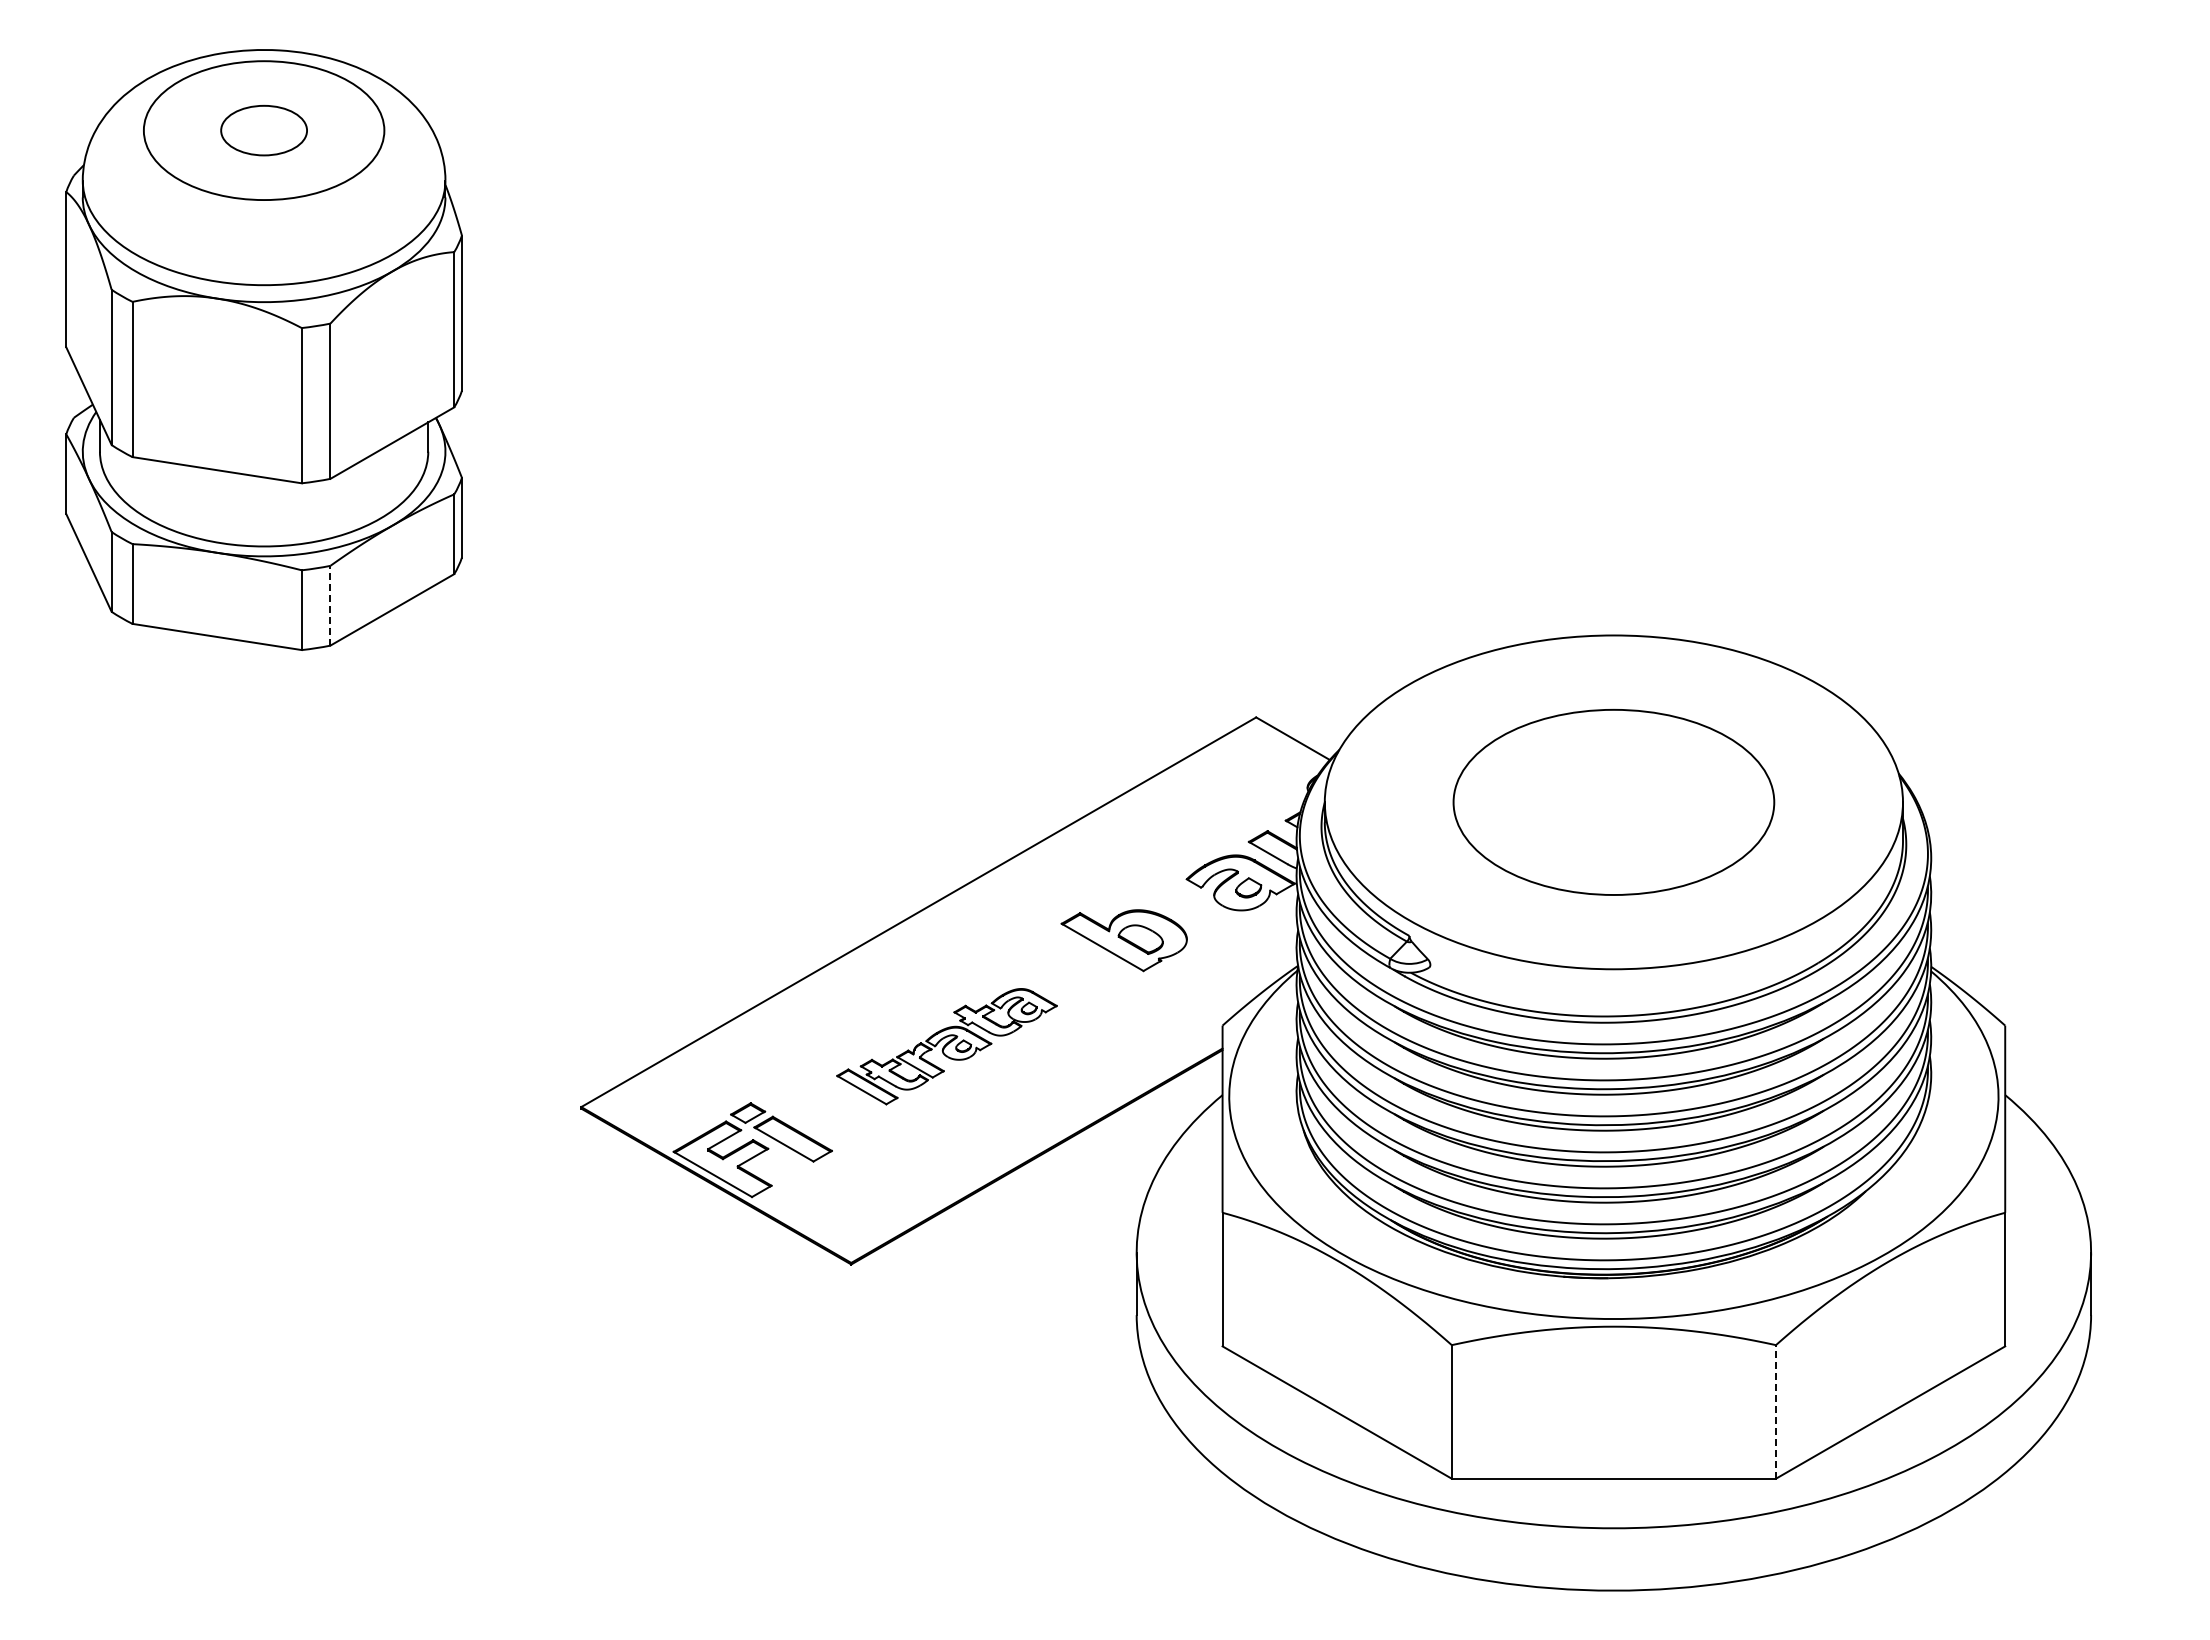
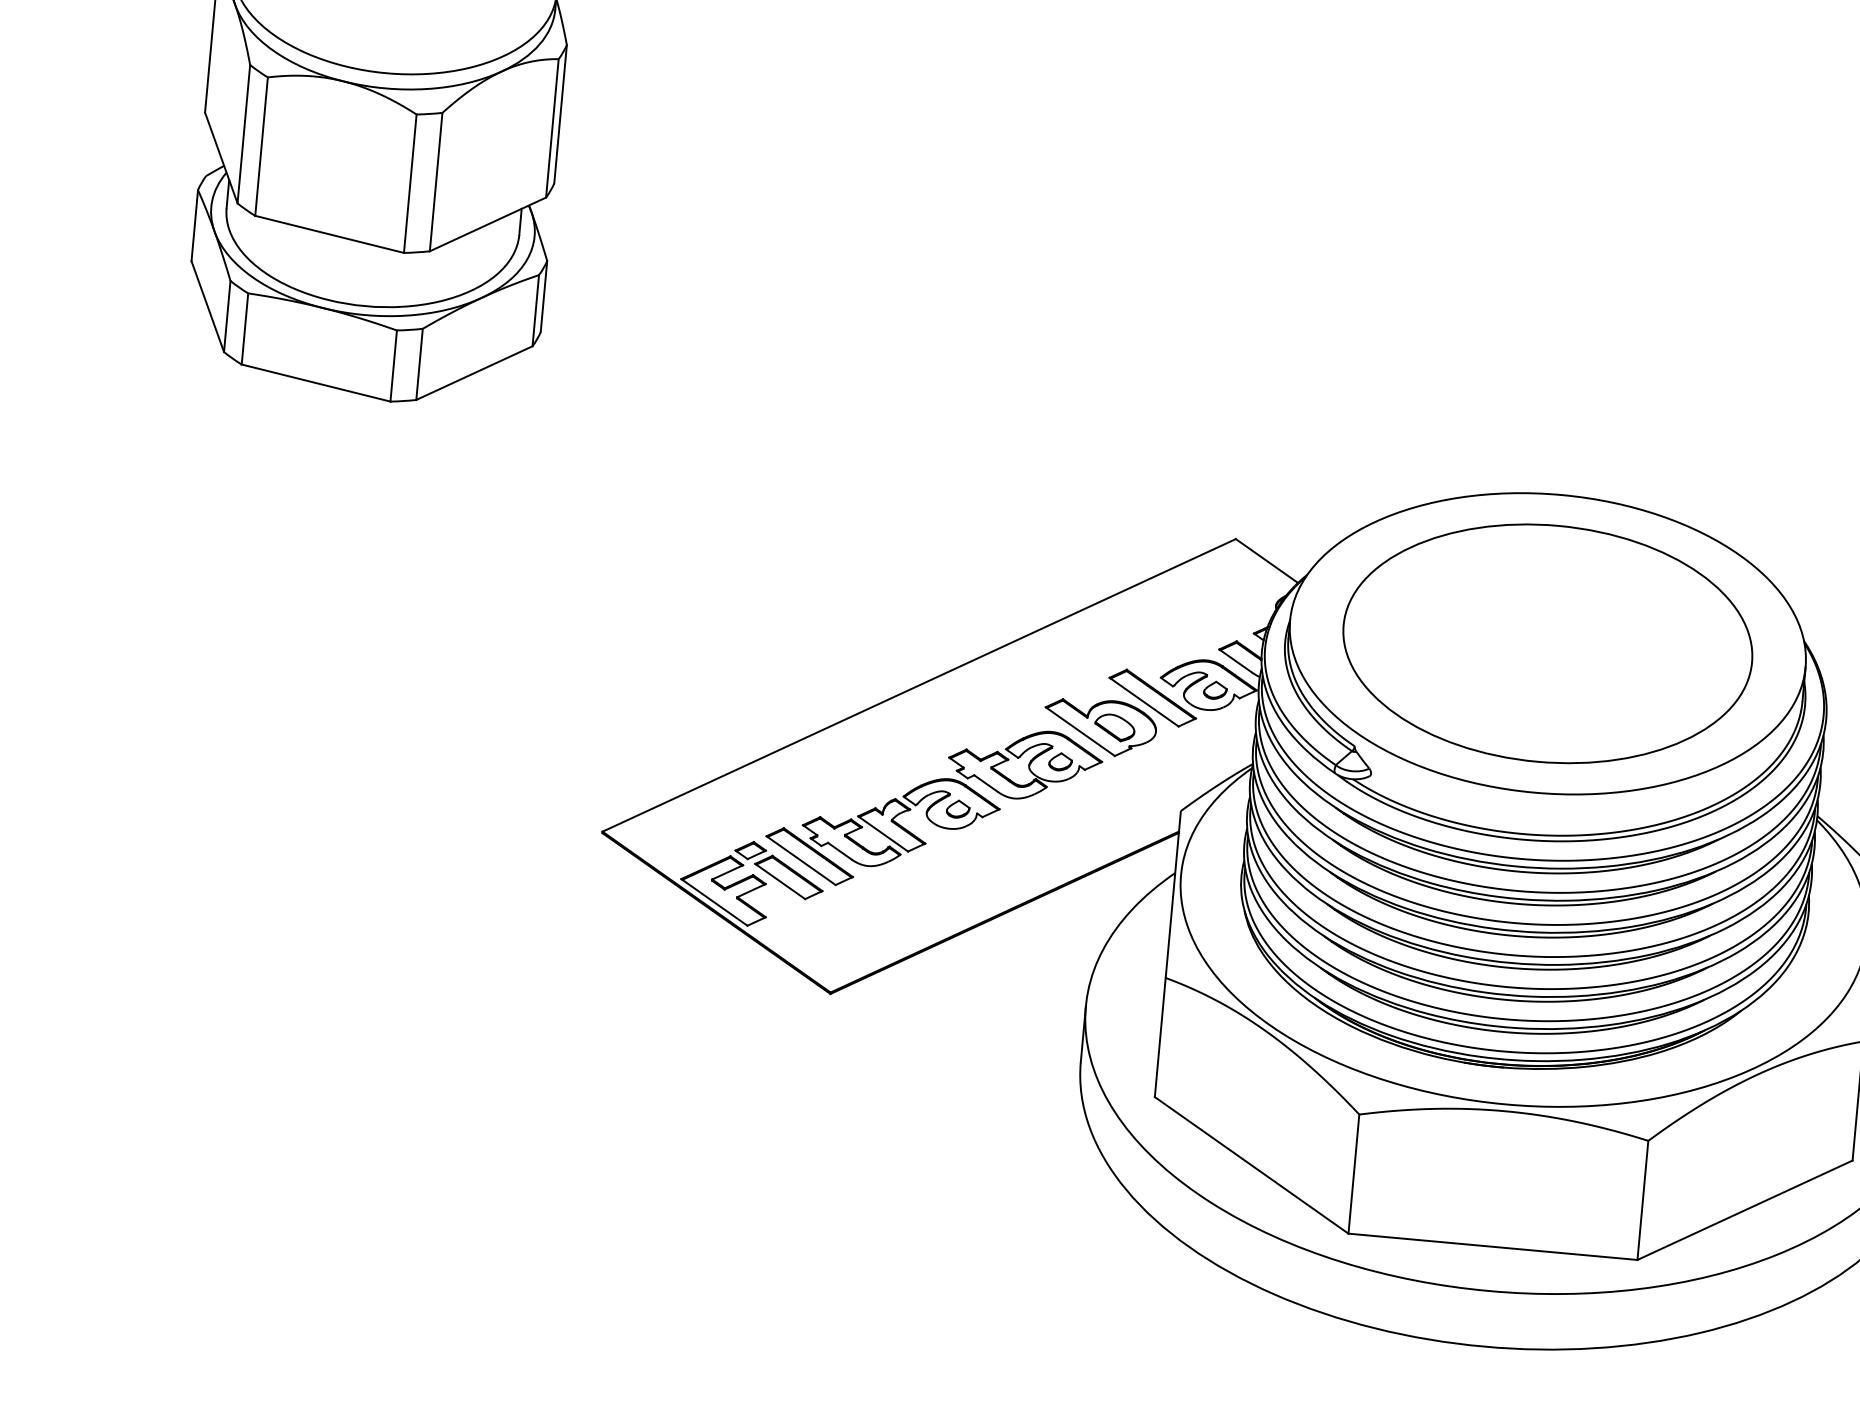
line: (330, 605) -> (419, 364), dashed -> solid
part: (1613, 802) -> (1547, 643), size x1.43
part: (1179, 902) -> (1152, 697), added
part: (946, 1046) -> (933, 807), size x1.67
line: (1775, 1411) -> (1642, 1199), dashed -> solid

